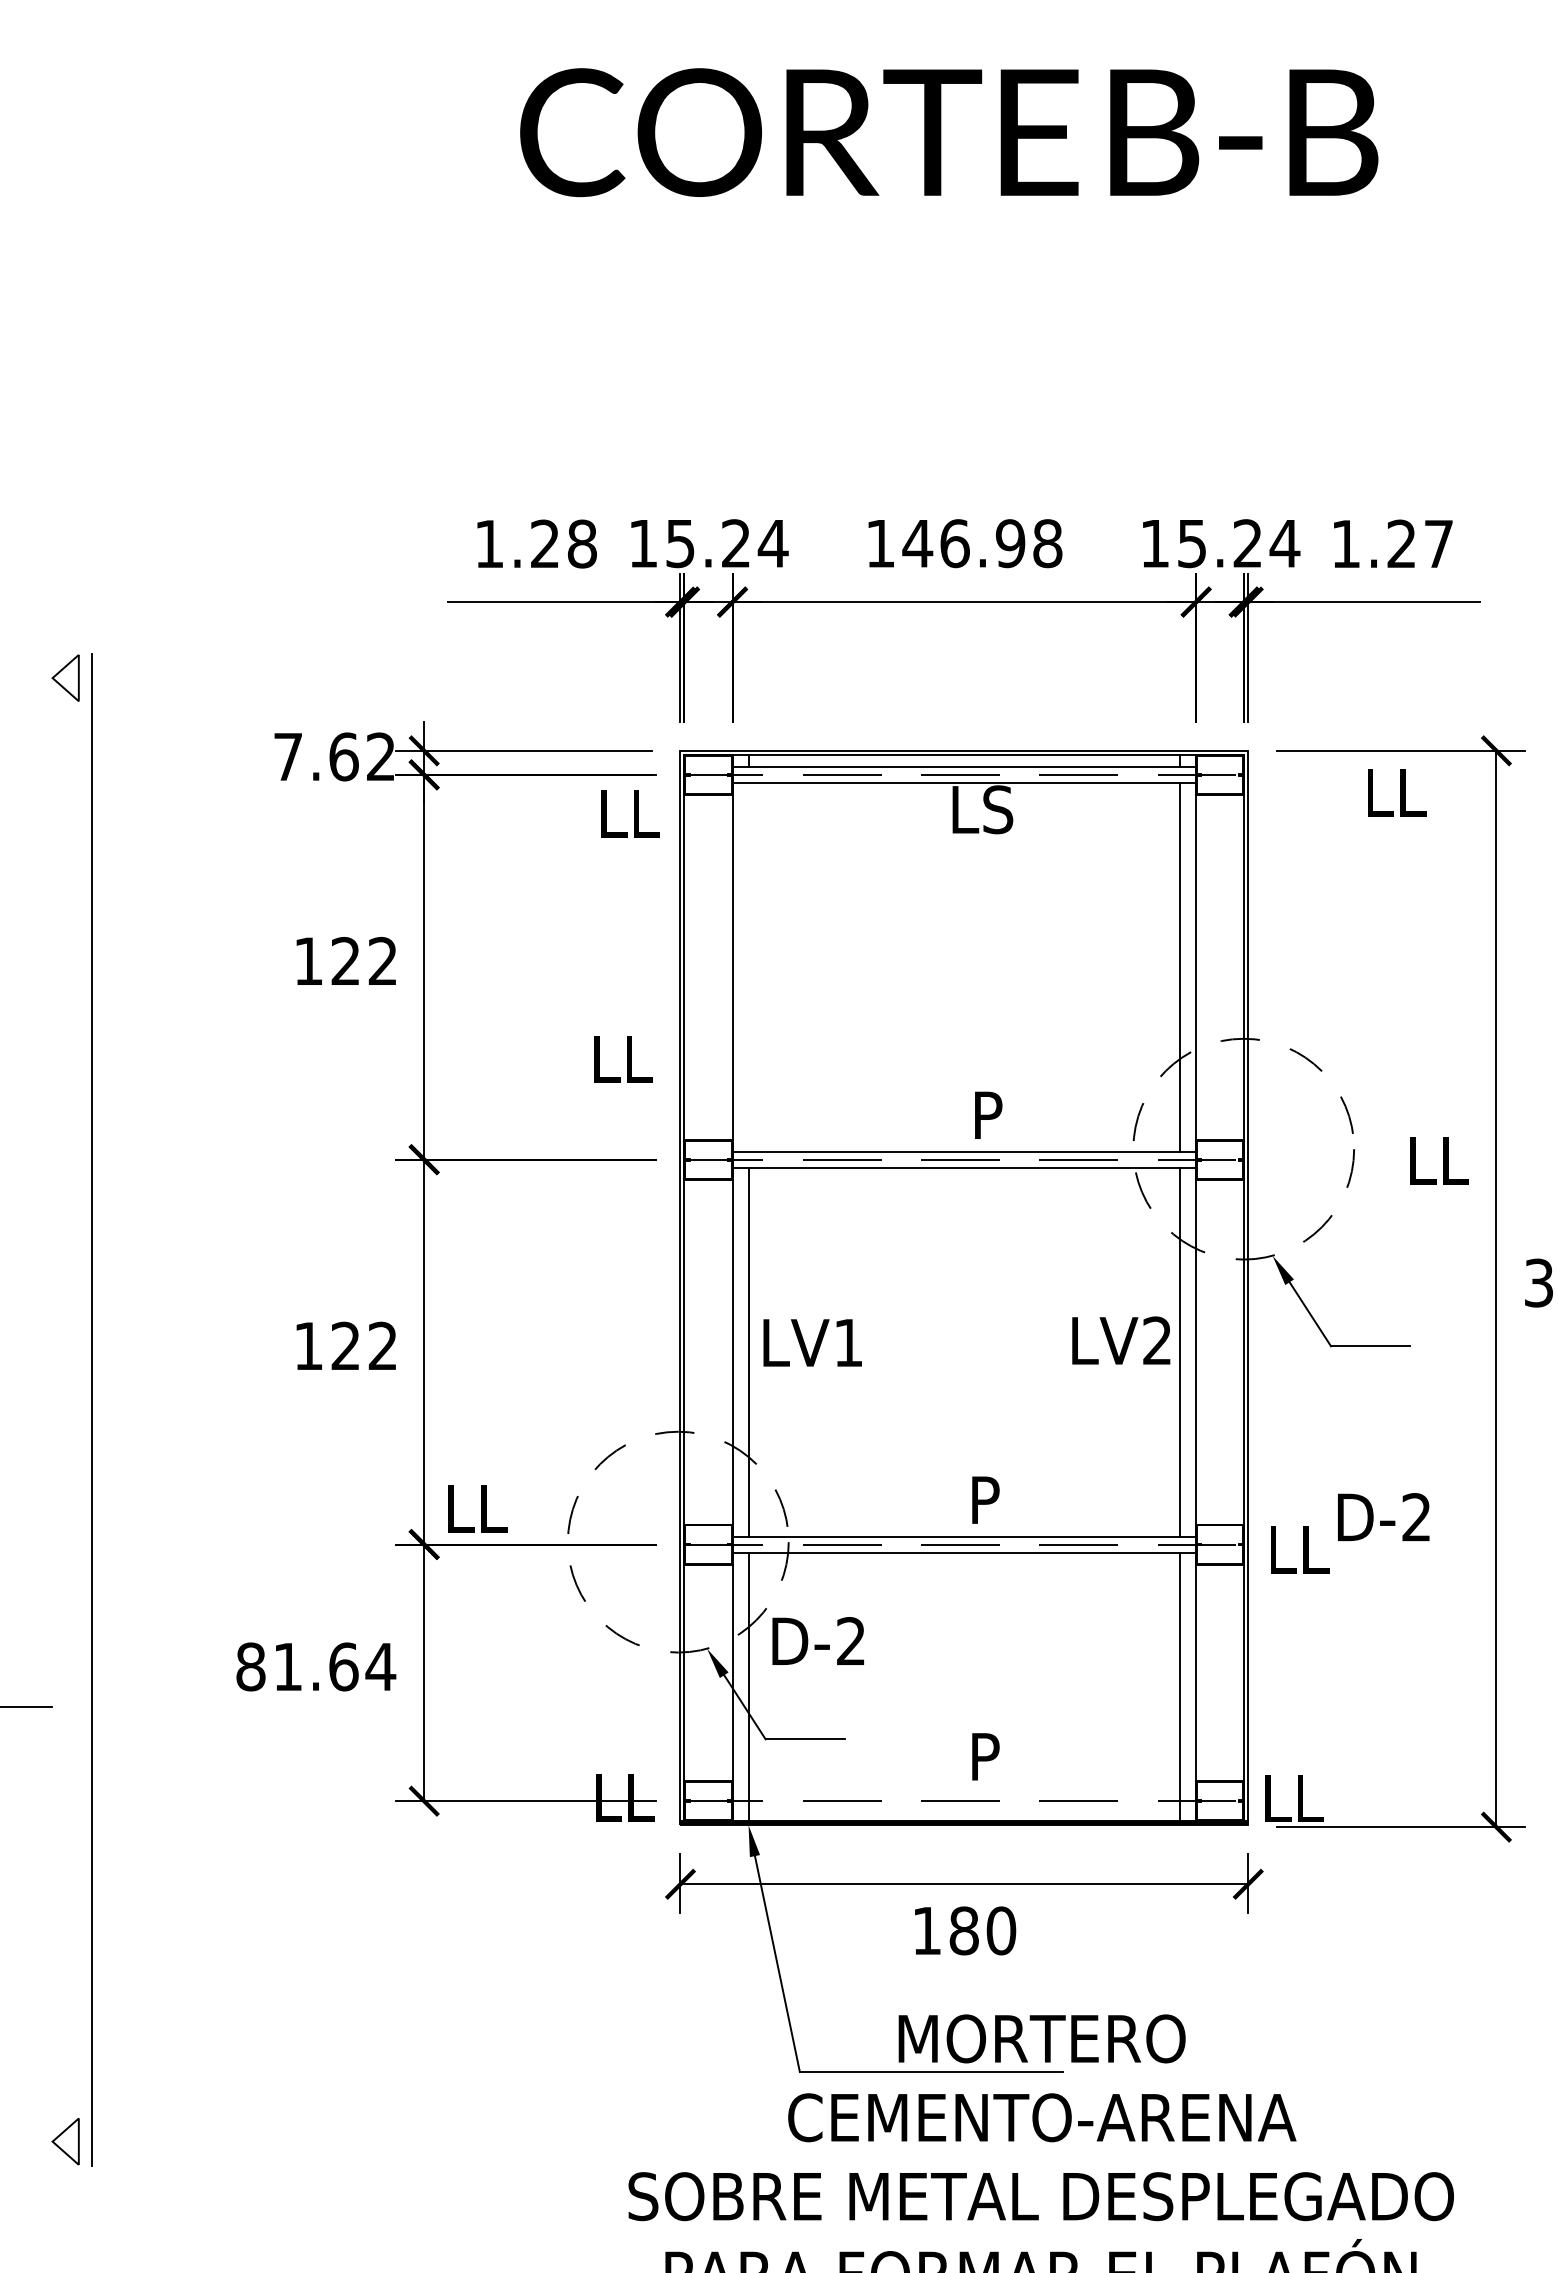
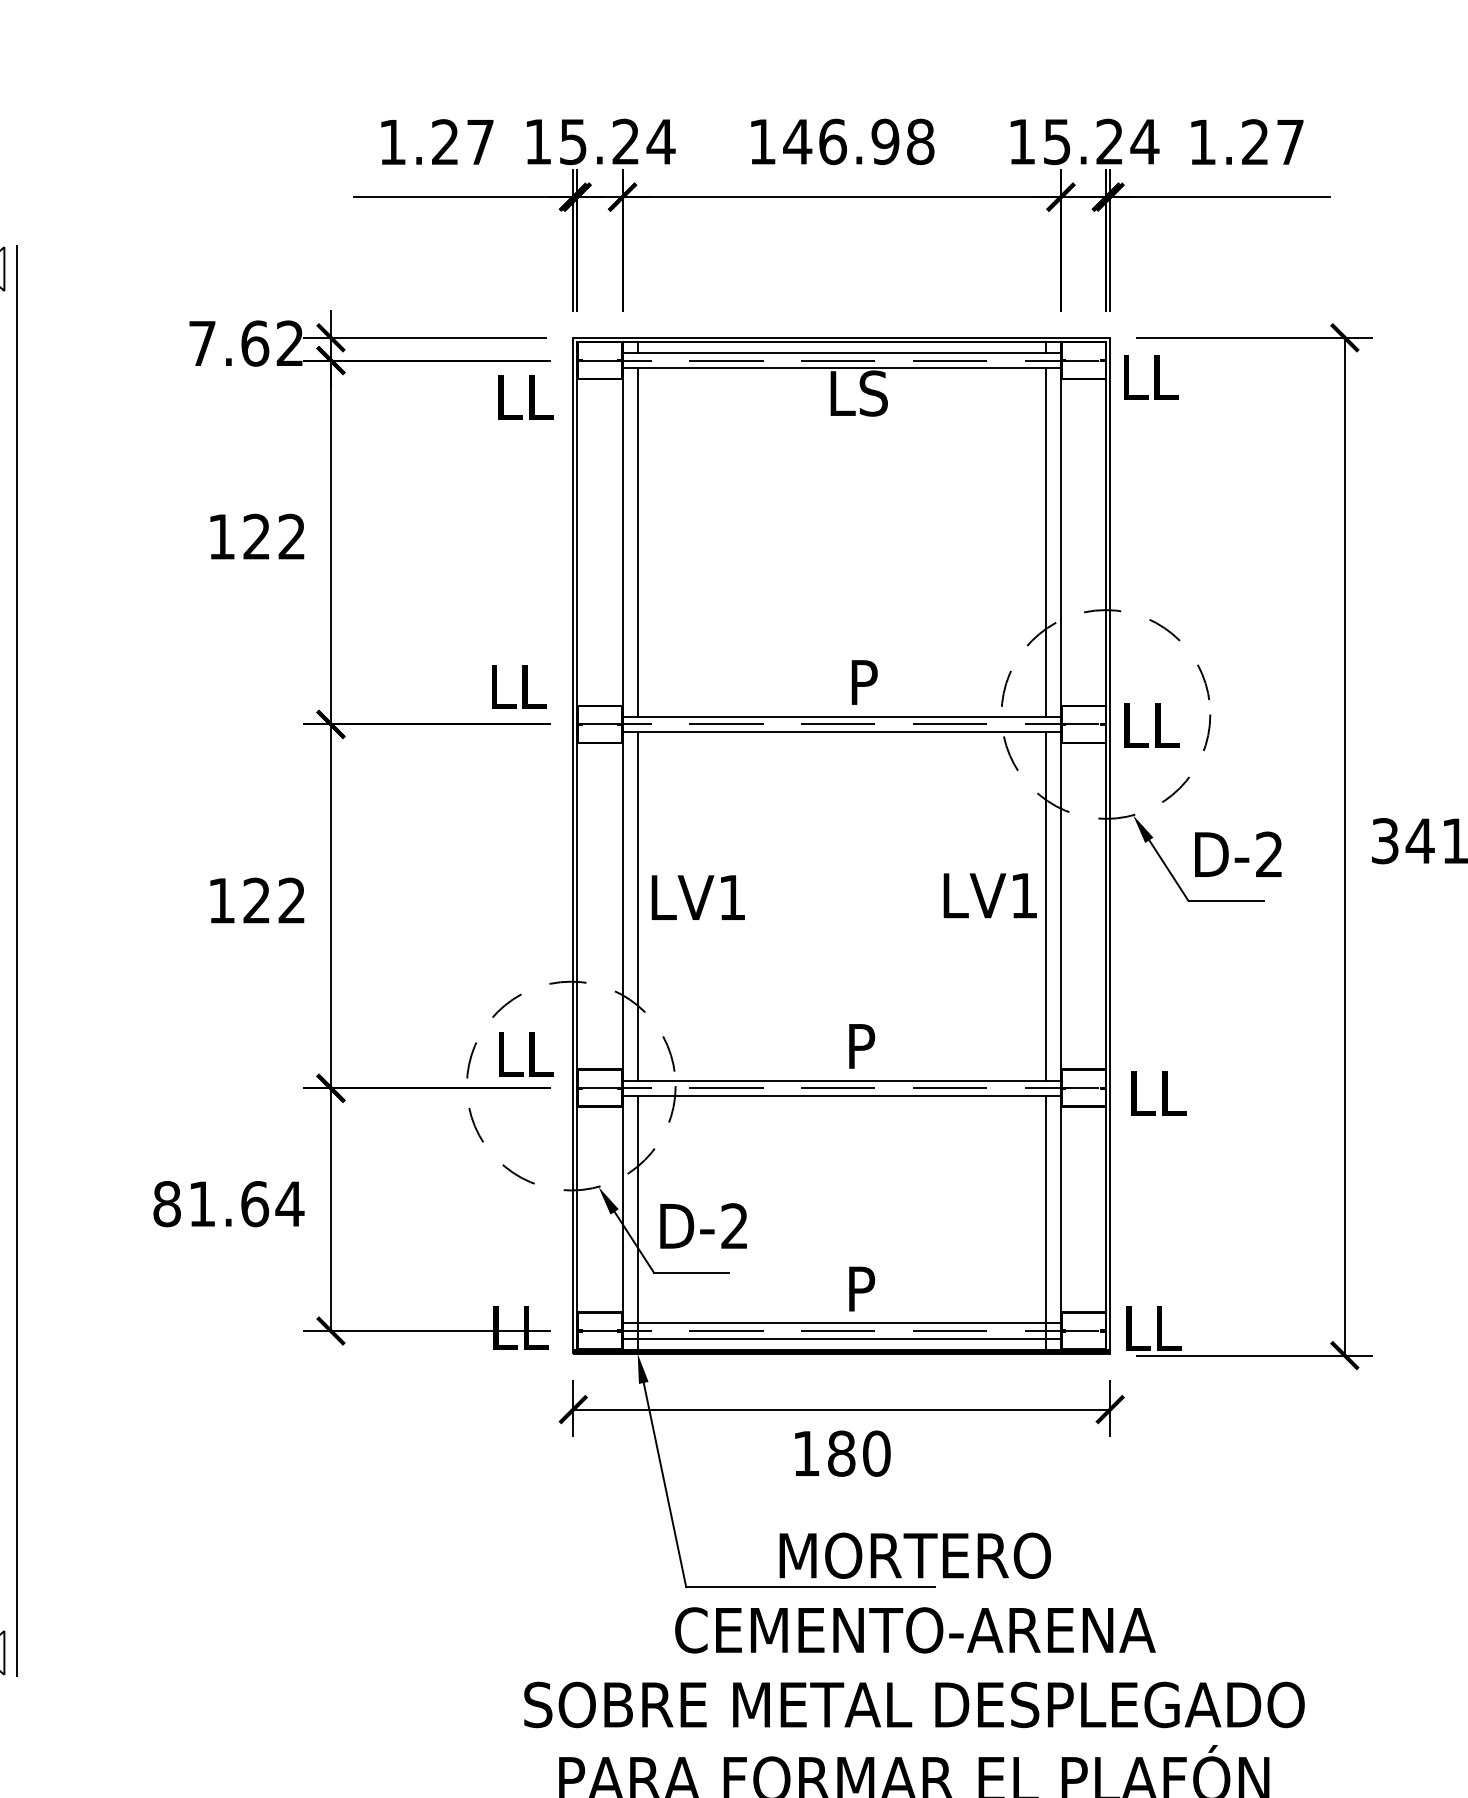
text: (581, 543) -> (479, 141), 1.28 -> 1.27
text: (1397, 792) -> (1152, 377), moved
line: (748, 966) -> (637, 541), added
text: (623, 1059) -> (519, 687), moved
text: (1439, 1160) -> (1152, 725), moved
text: (1156, 1340) -> (1023, 895), LV2 -> LV1
text: (477, 1508) -> (526, 1054), moved
text: (1383, 1517) -> (1238, 854), moved
text: (817, 1640) -> (702, 1225), moved
line: (964, 1793) -> (841, 1323), added
line: (964, 1809) -> (841, 1338), added

